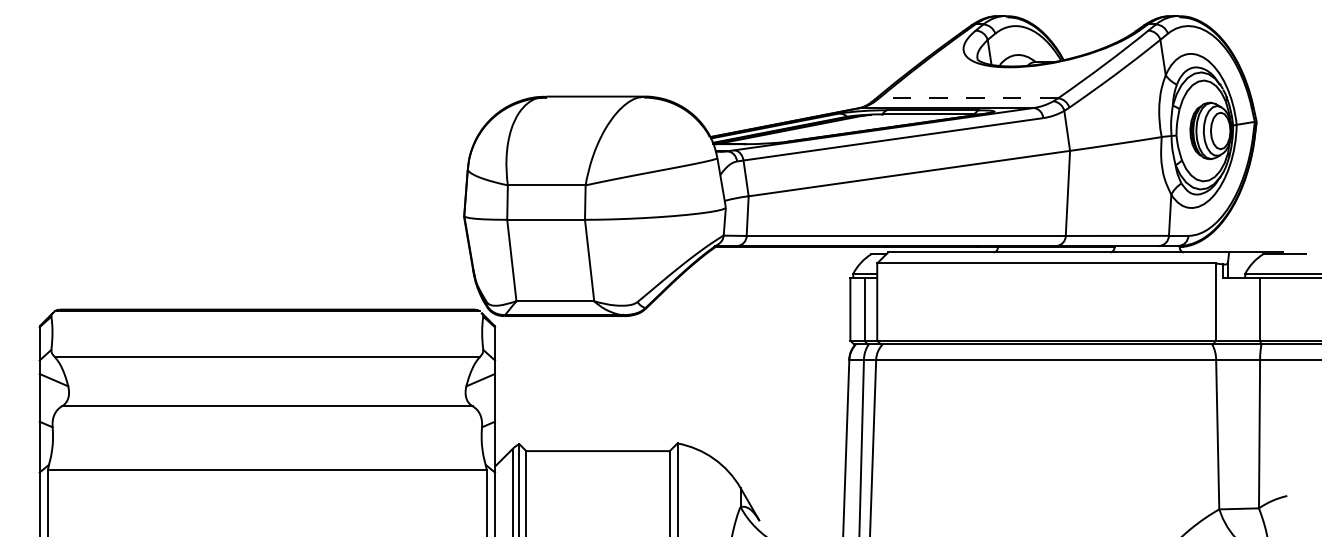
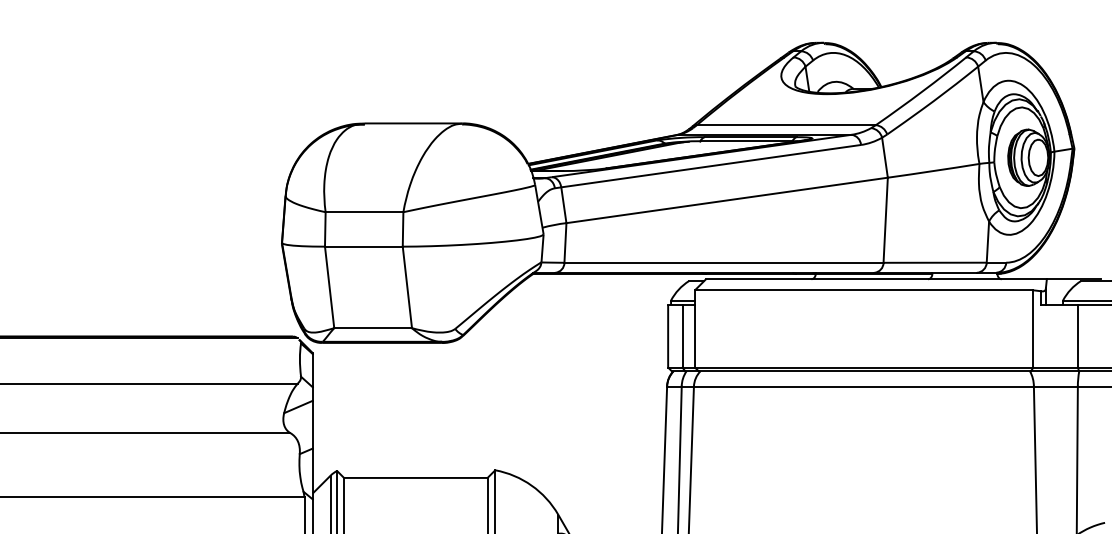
line: (968, 98) -> (786, 125), dashed -> solid

